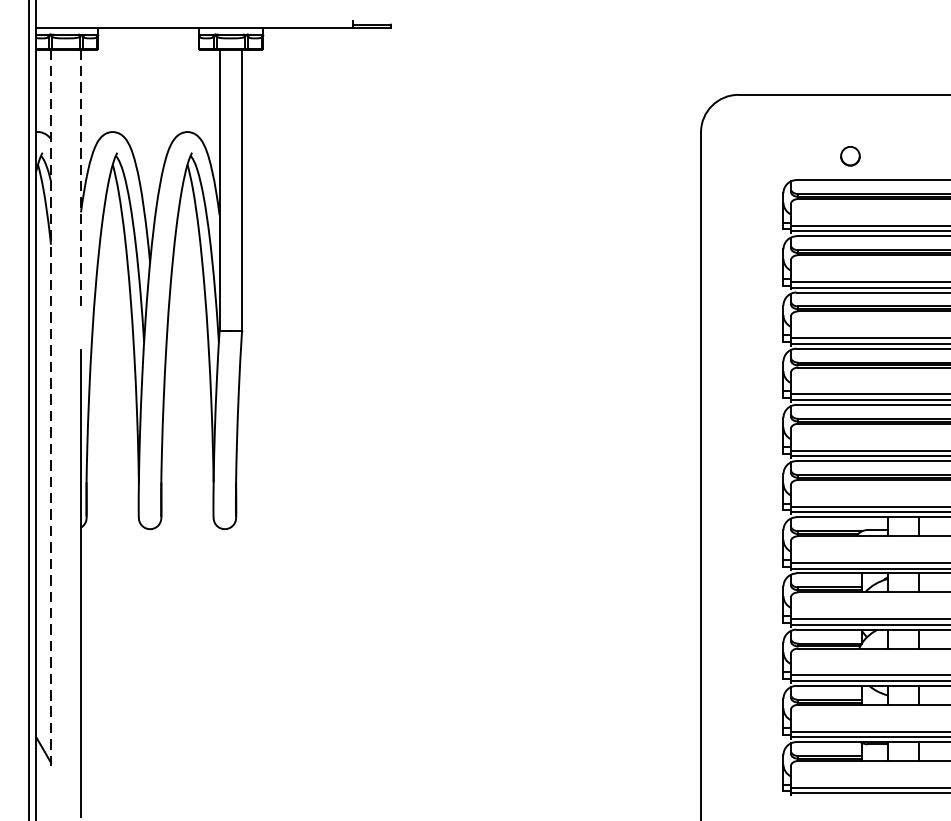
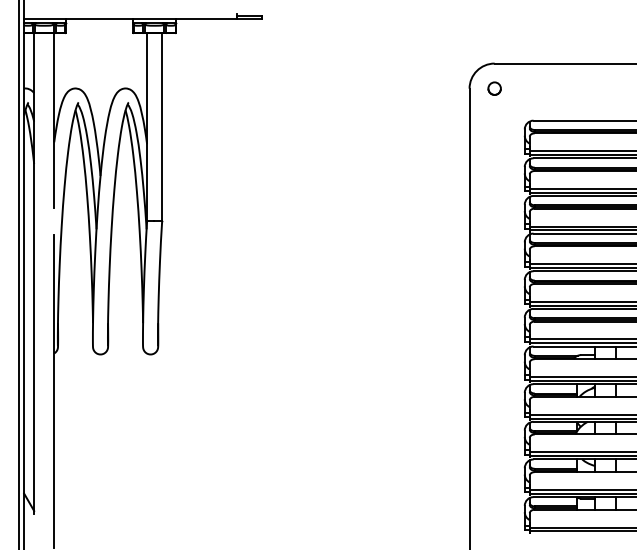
circle: (850, 155) -> (494, 88), moved
line: (81, 181) -> (54, 121), dashed -> solid
line: (51, 409) -> (34, 274), dashed -> solid

